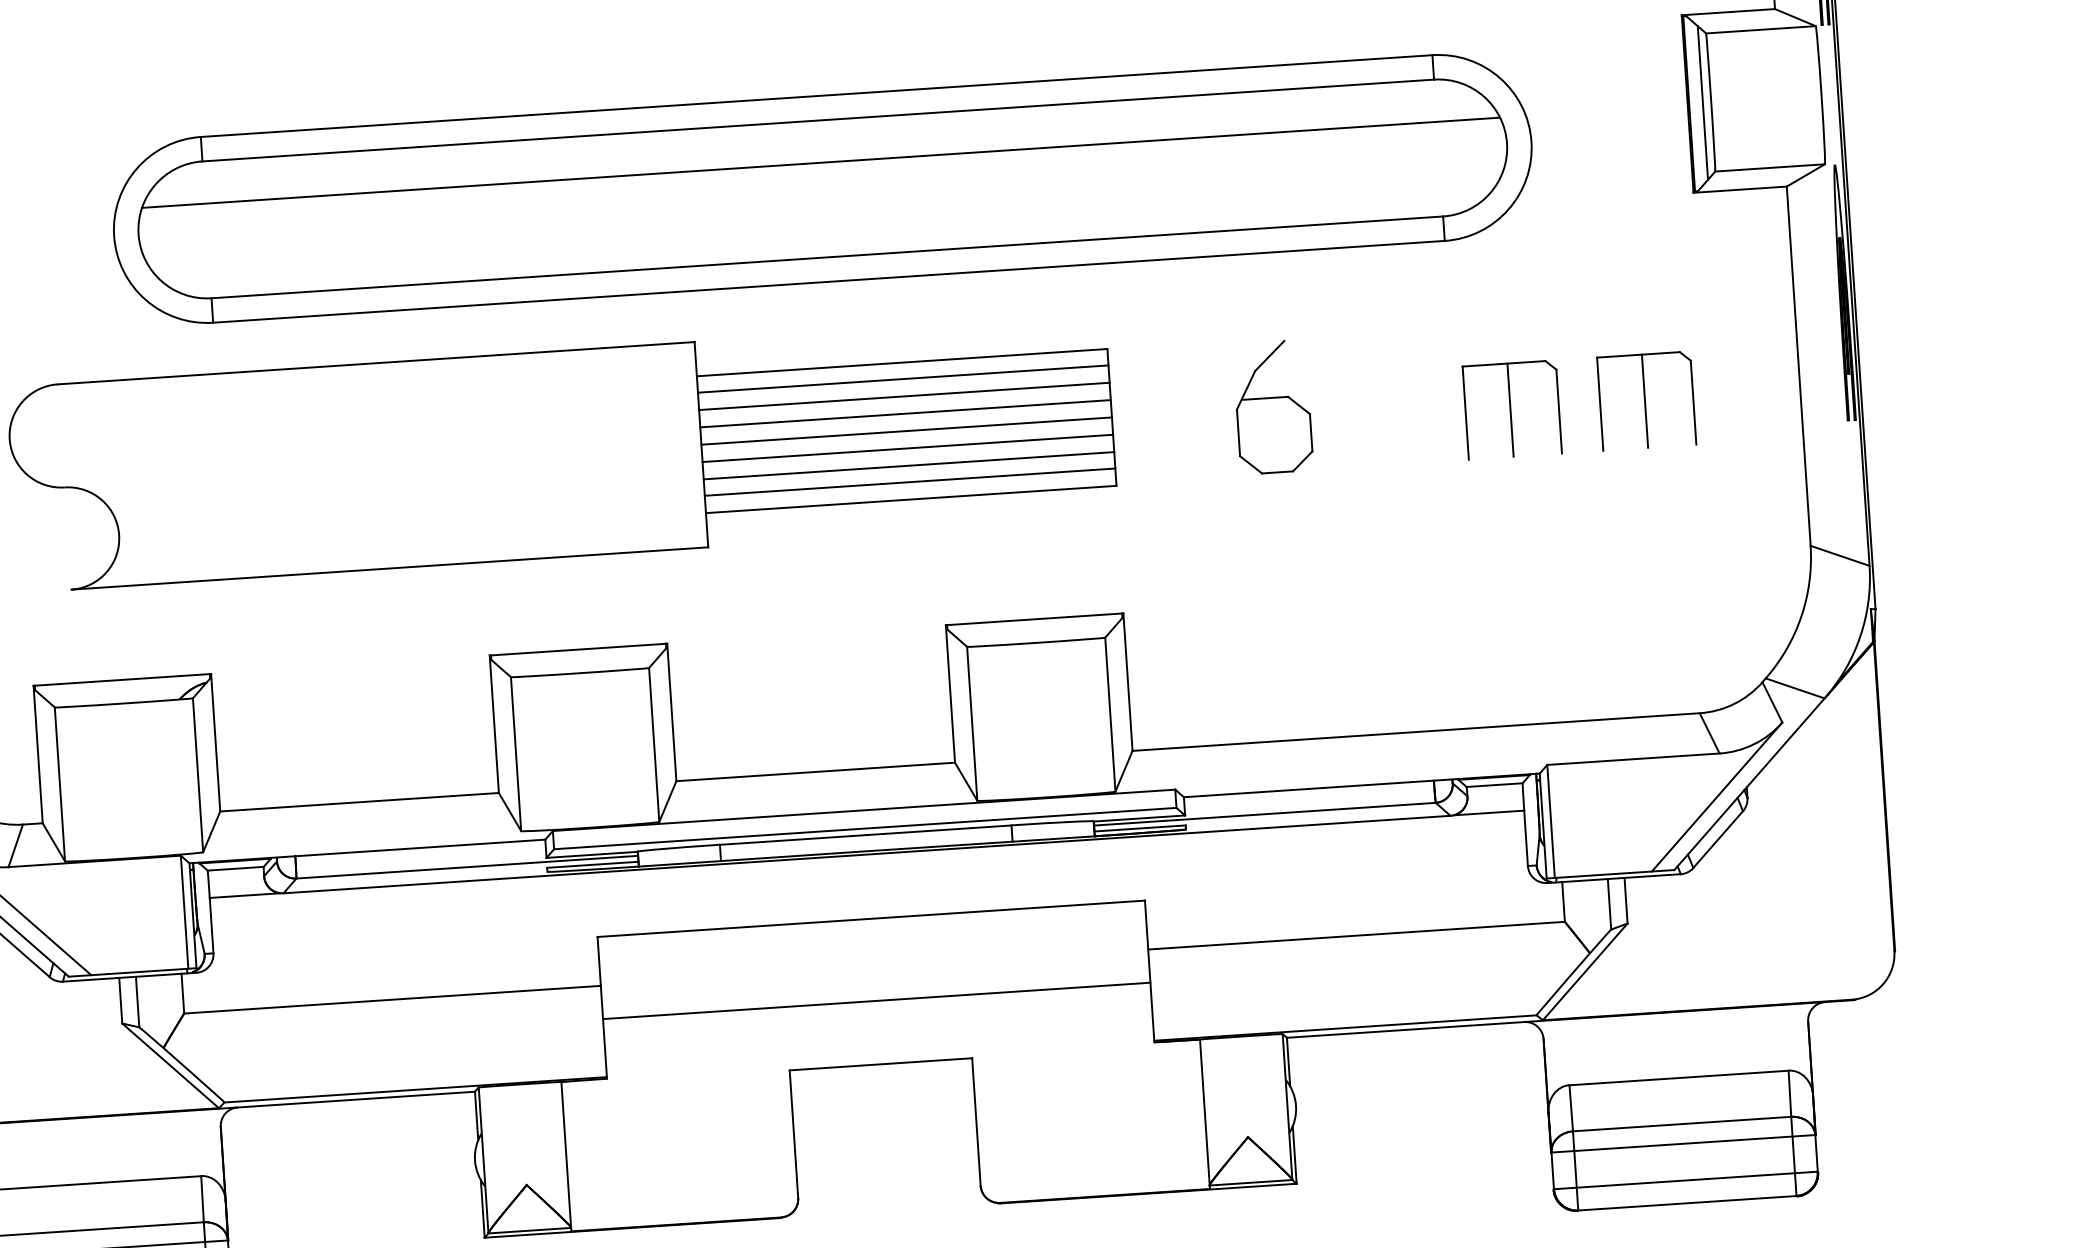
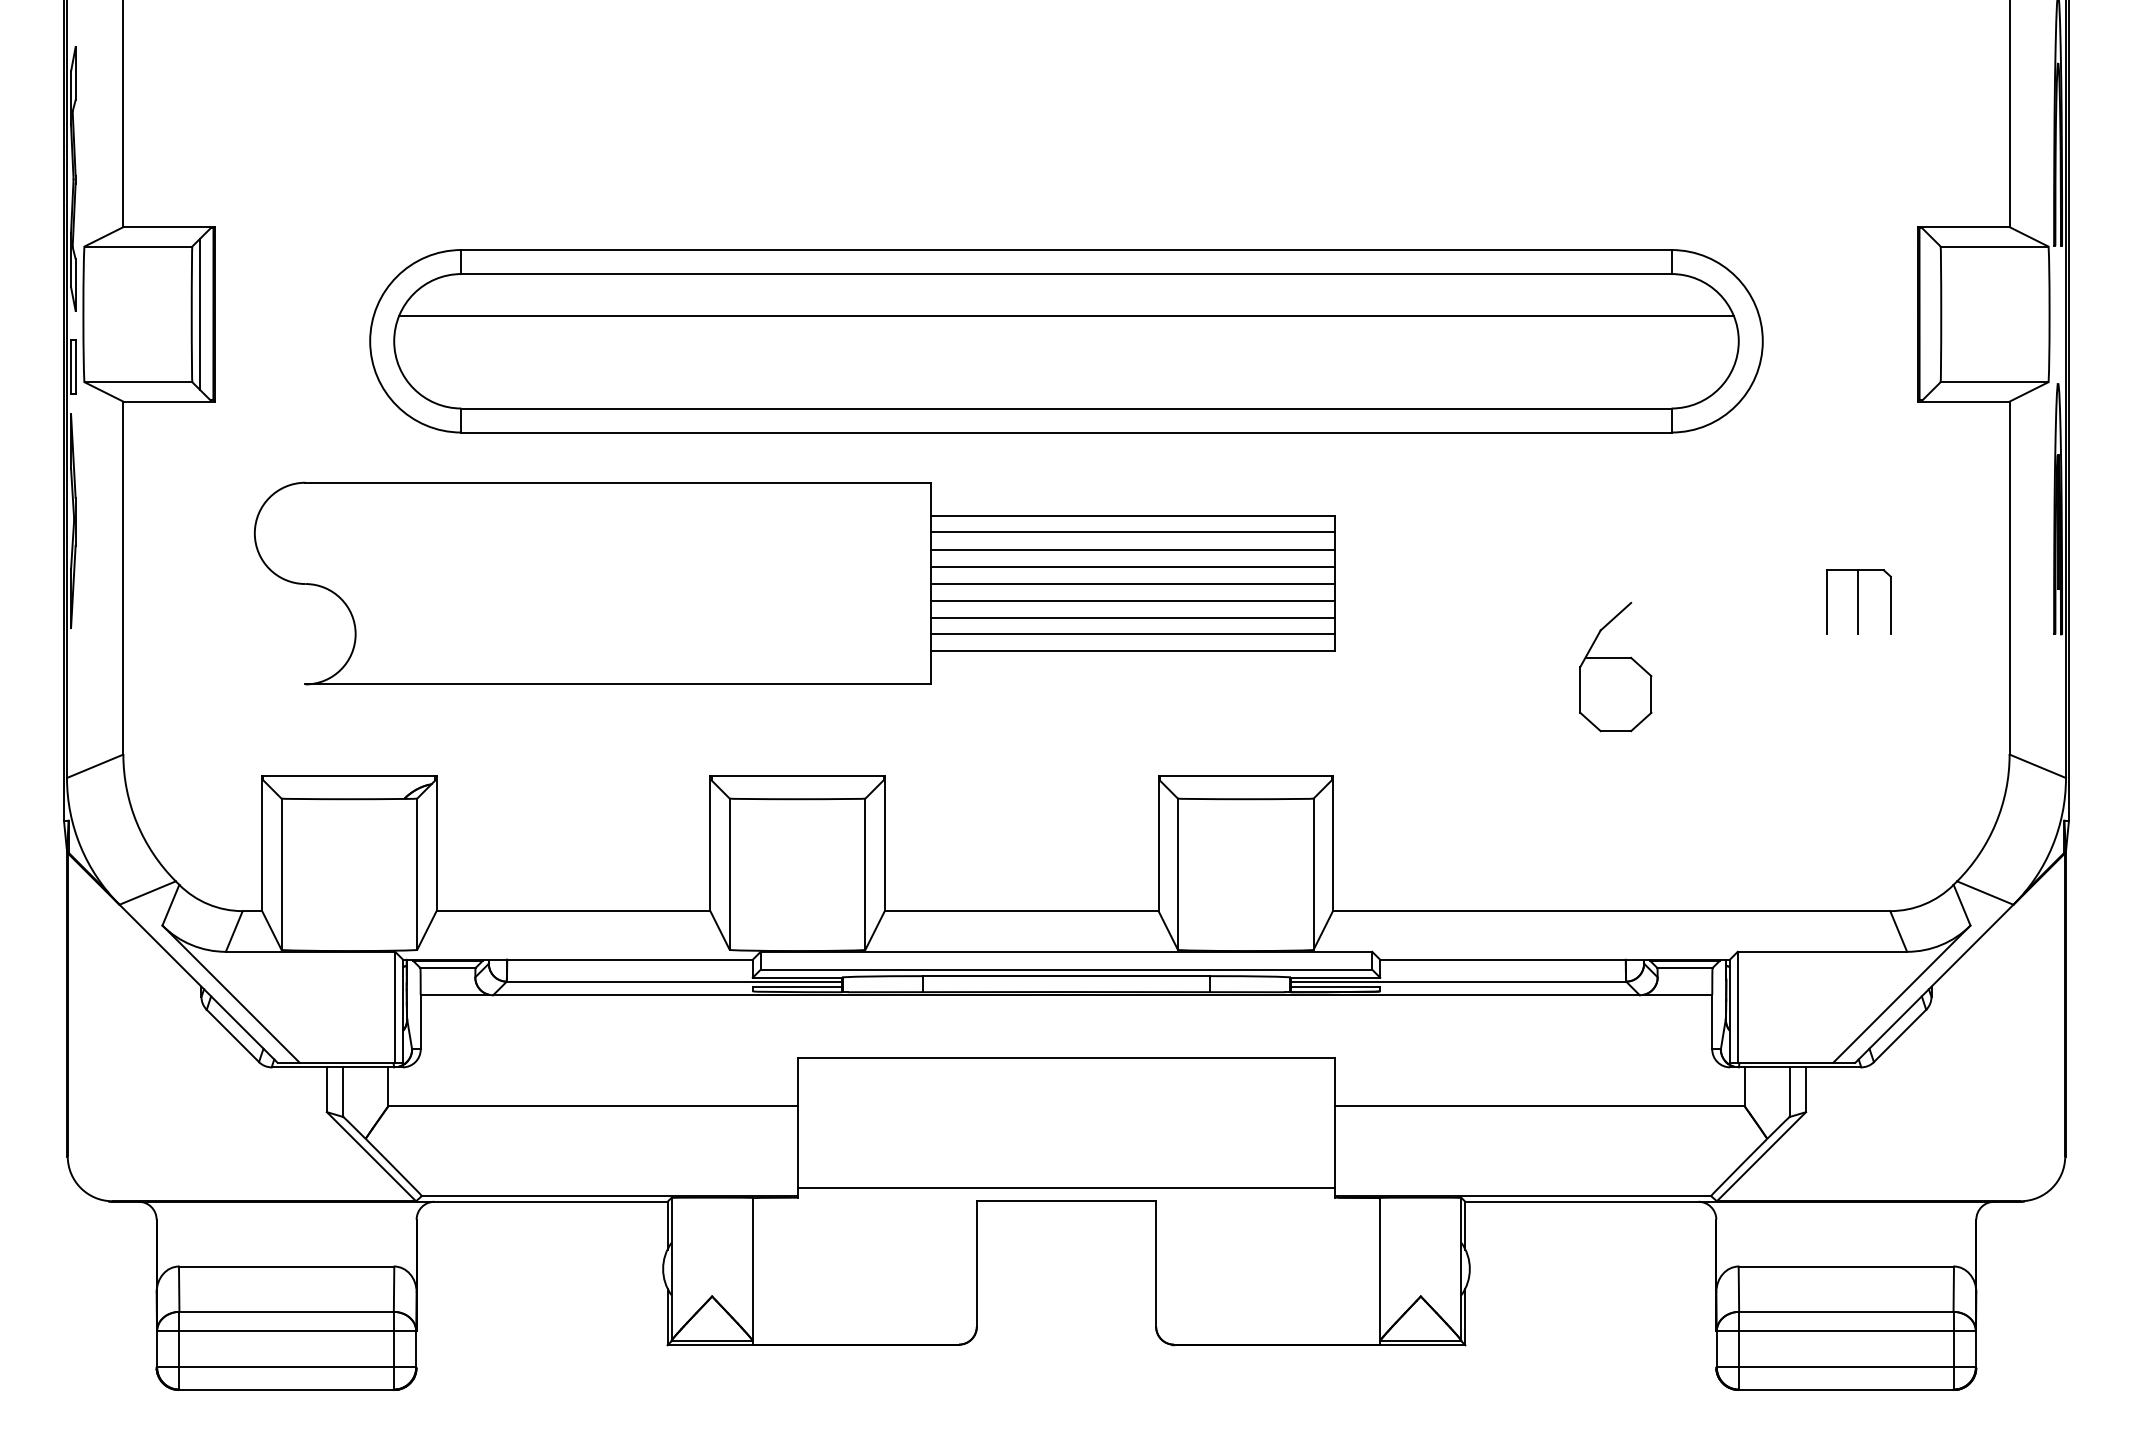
line: (1703, 103) -> (1933, 314), removed
part: (1646, 400) -> (1858, 601), size x0.7
part: (1272, 406) -> (1615, 666), moved
part: (1512, 409) -> (1726, 601), removed
line: (876, 1001) -> (1066, 1188), moved

